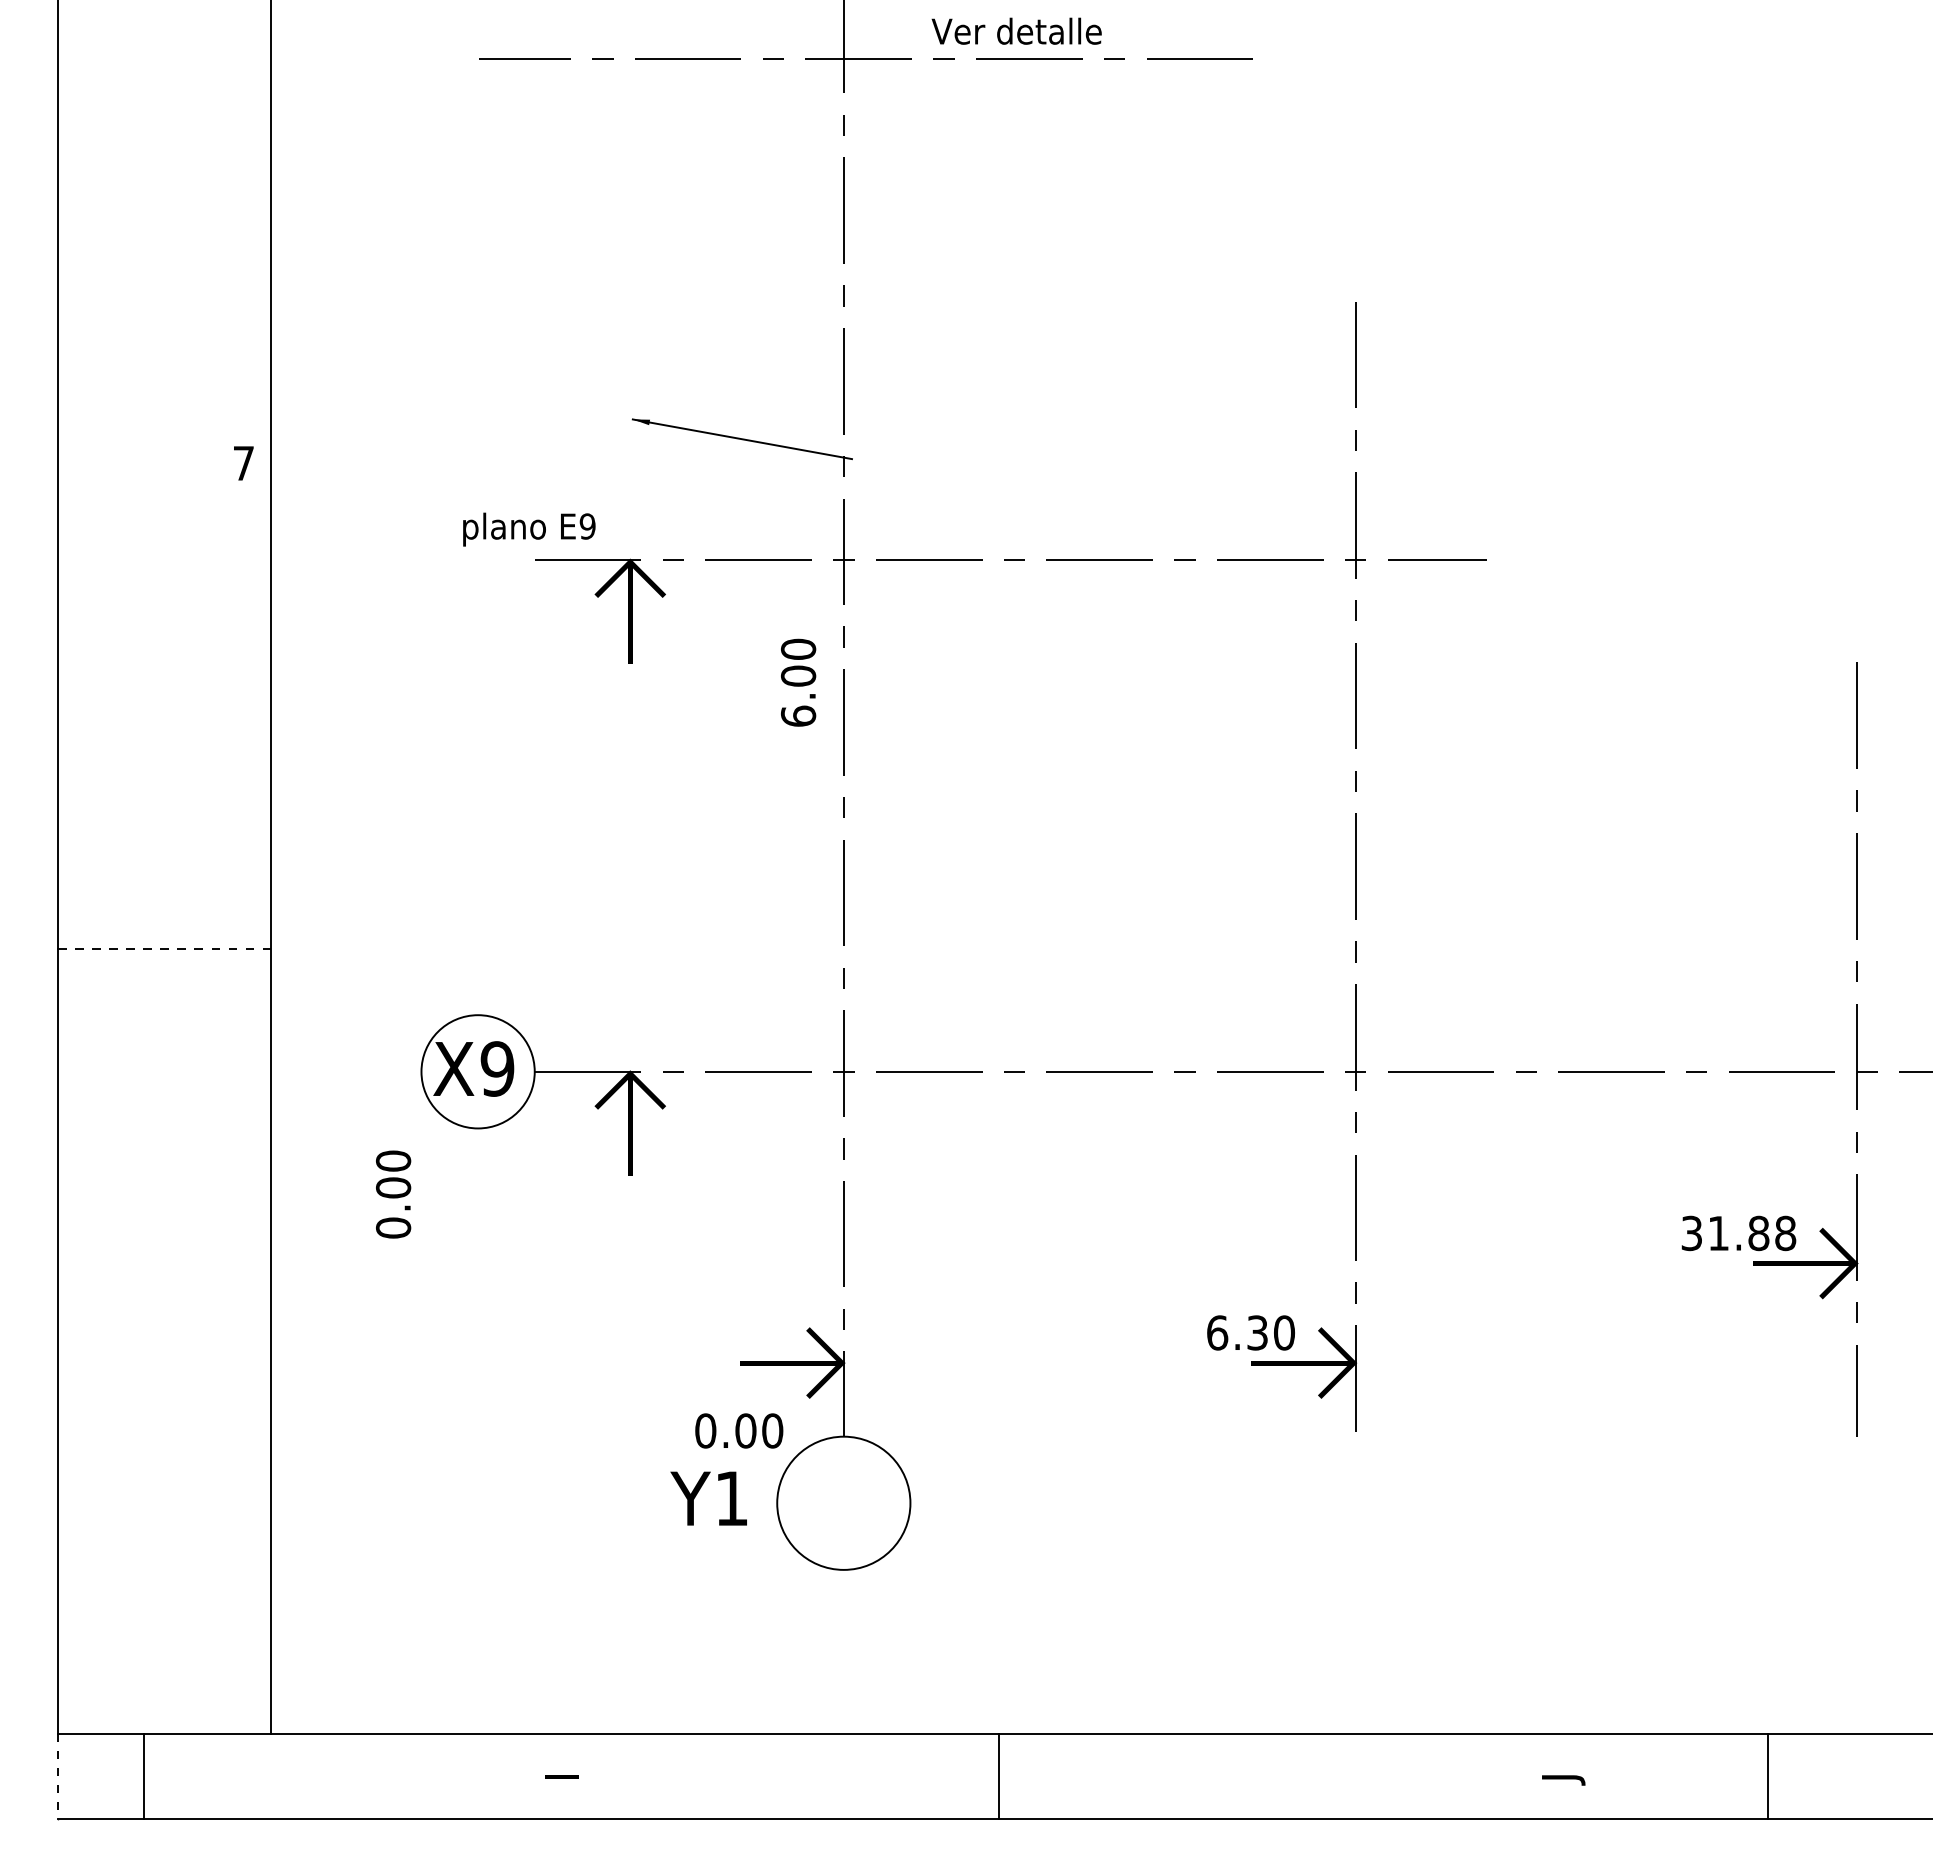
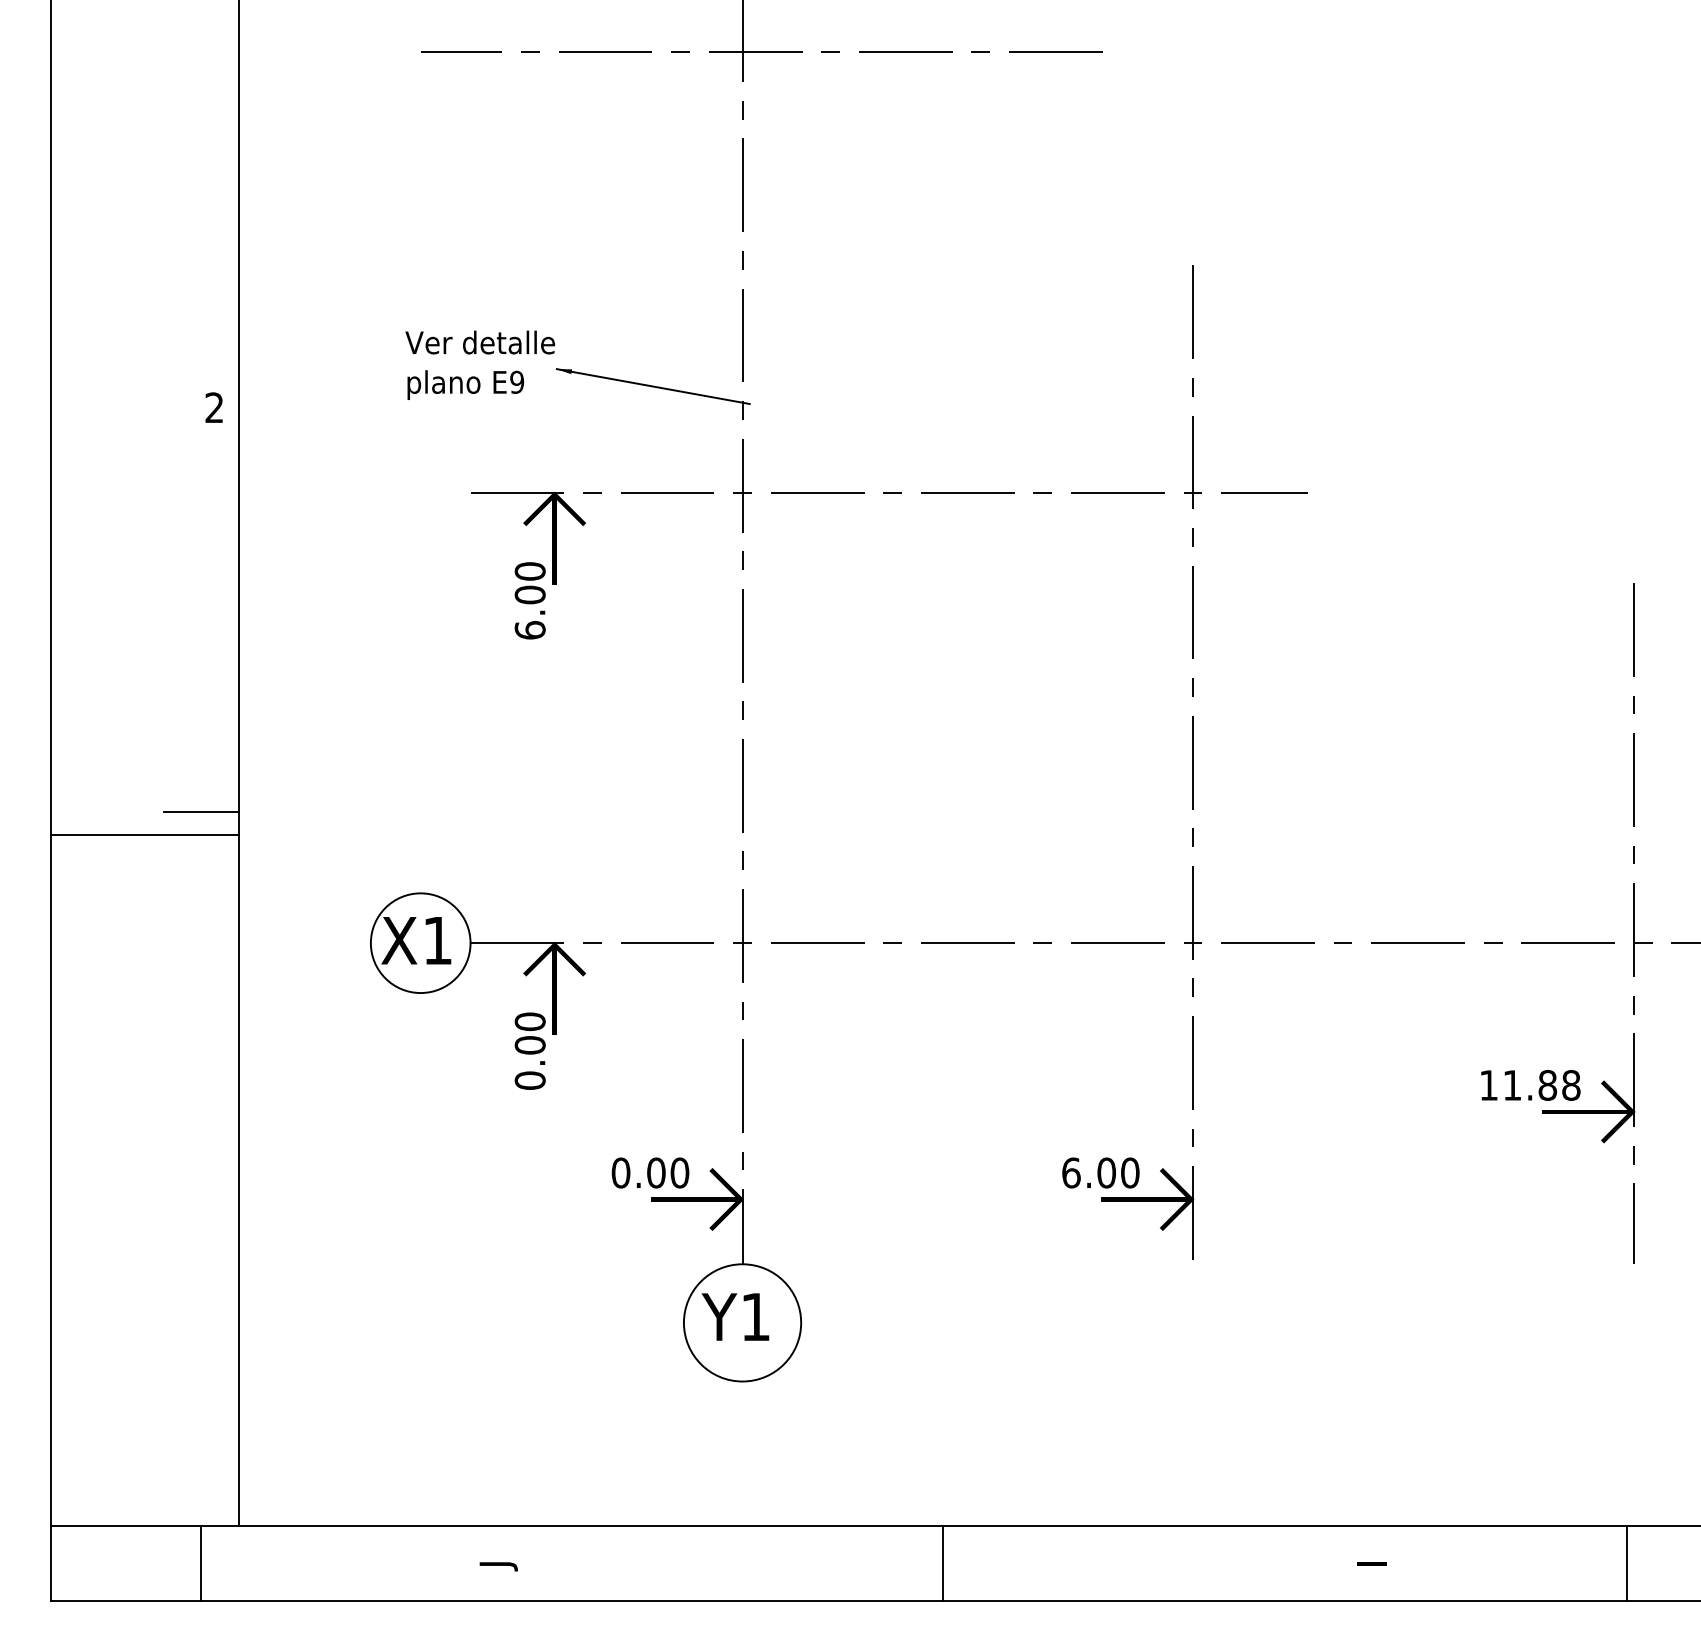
text: (1016, 30) -> (480, 341), moved
text: (243, 462) -> (214, 407), 7 -> 2
text: (529, 529) -> (465, 385), moved
text: (798, 682) -> (530, 600), moved
line: (228, 922) -> (201, 811), added
line: (164, 949) -> (144, 835), dashed -> solid
text: (497, 1068) -> (437, 940), X9 -> X1
text: (393, 1194) -> (530, 1051), moved
text: (1691, 1233) -> (1488, 1085), 31.88 -> 11.88
text: (1257, 1332) -> (1106, 1172), 6.30 -> 6.00
text: (739, 1430) -> (650, 1172), moved
text: (708, 1498) -> (735, 1316), moved
line: (143, 1775) -> (201, 1562), moved
line: (999, 1775) -> (943, 1562), moved
line: (1768, 1775) -> (1627, 1562), moved
line: (57, 1776) -> (50, 1563), dashed -> solid
text: (566, 1780) -> (498, 1566), I -> J
text: (1563, 1780) -> (1375, 1566), J -> I

